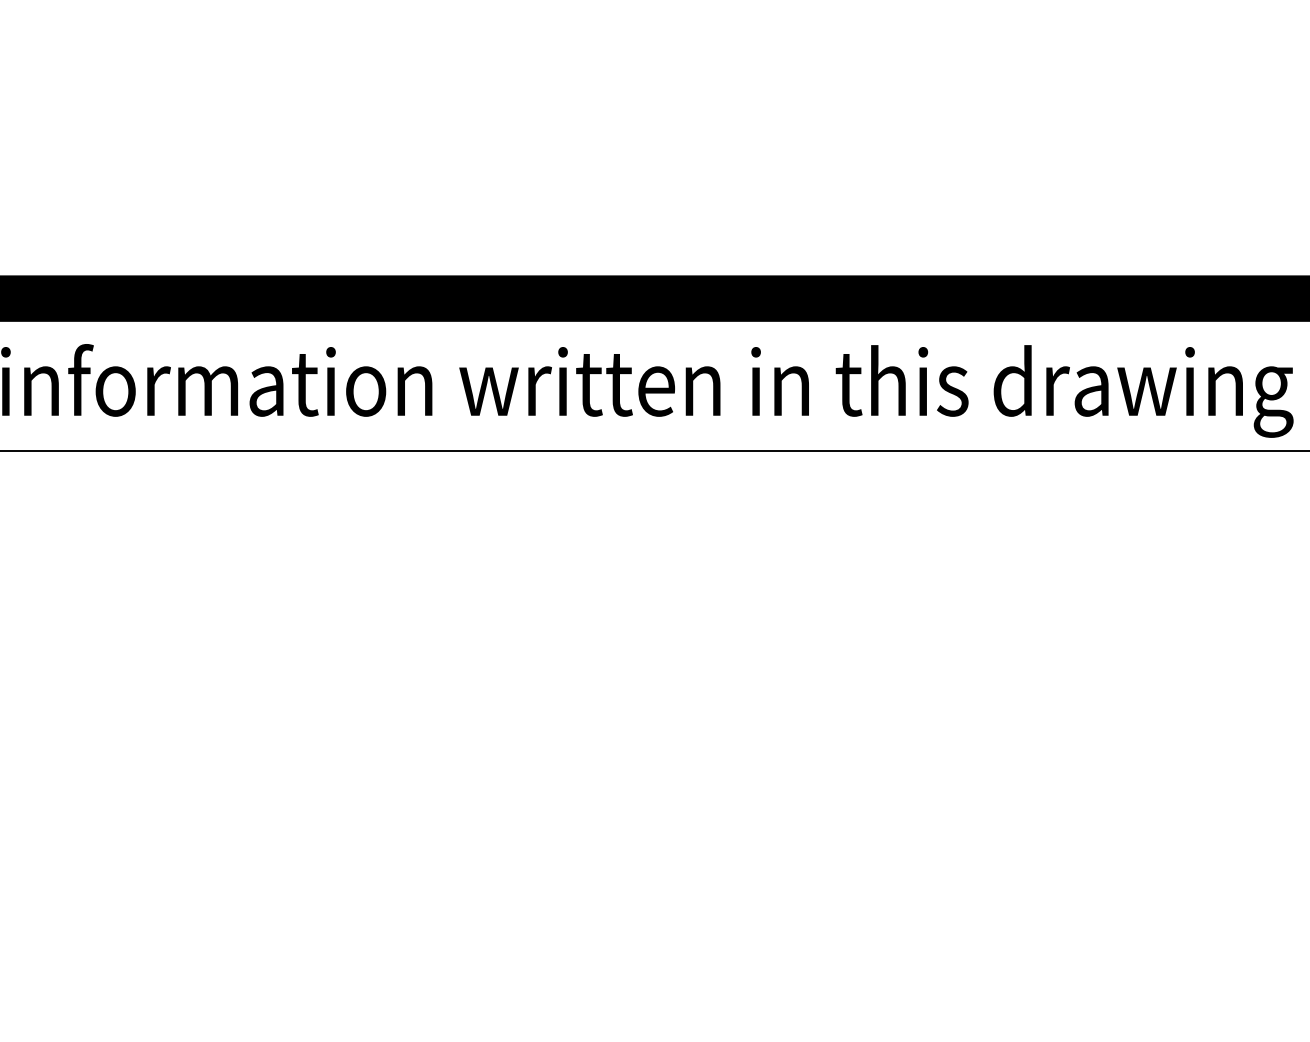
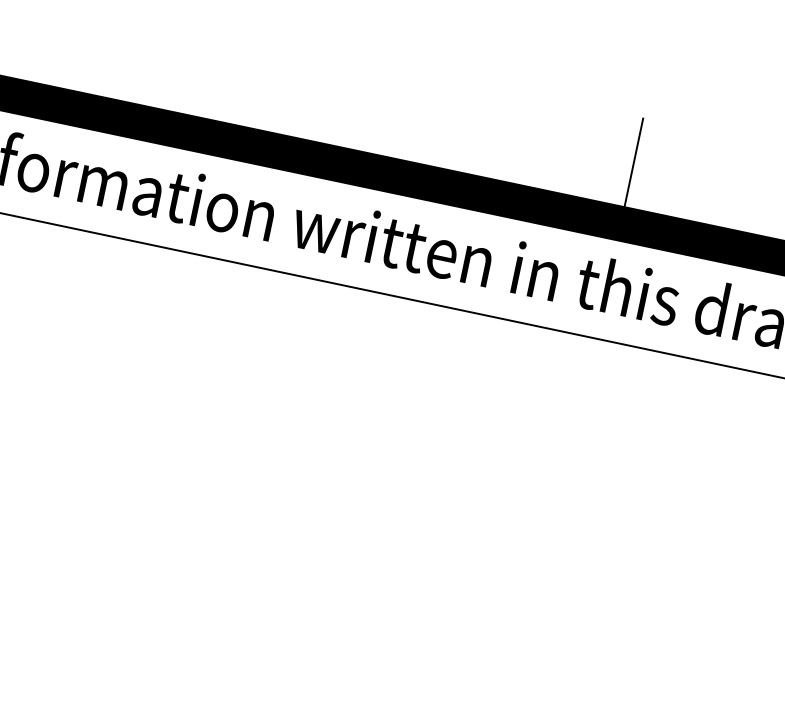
line: (874, 228) -> (631, 170), added

